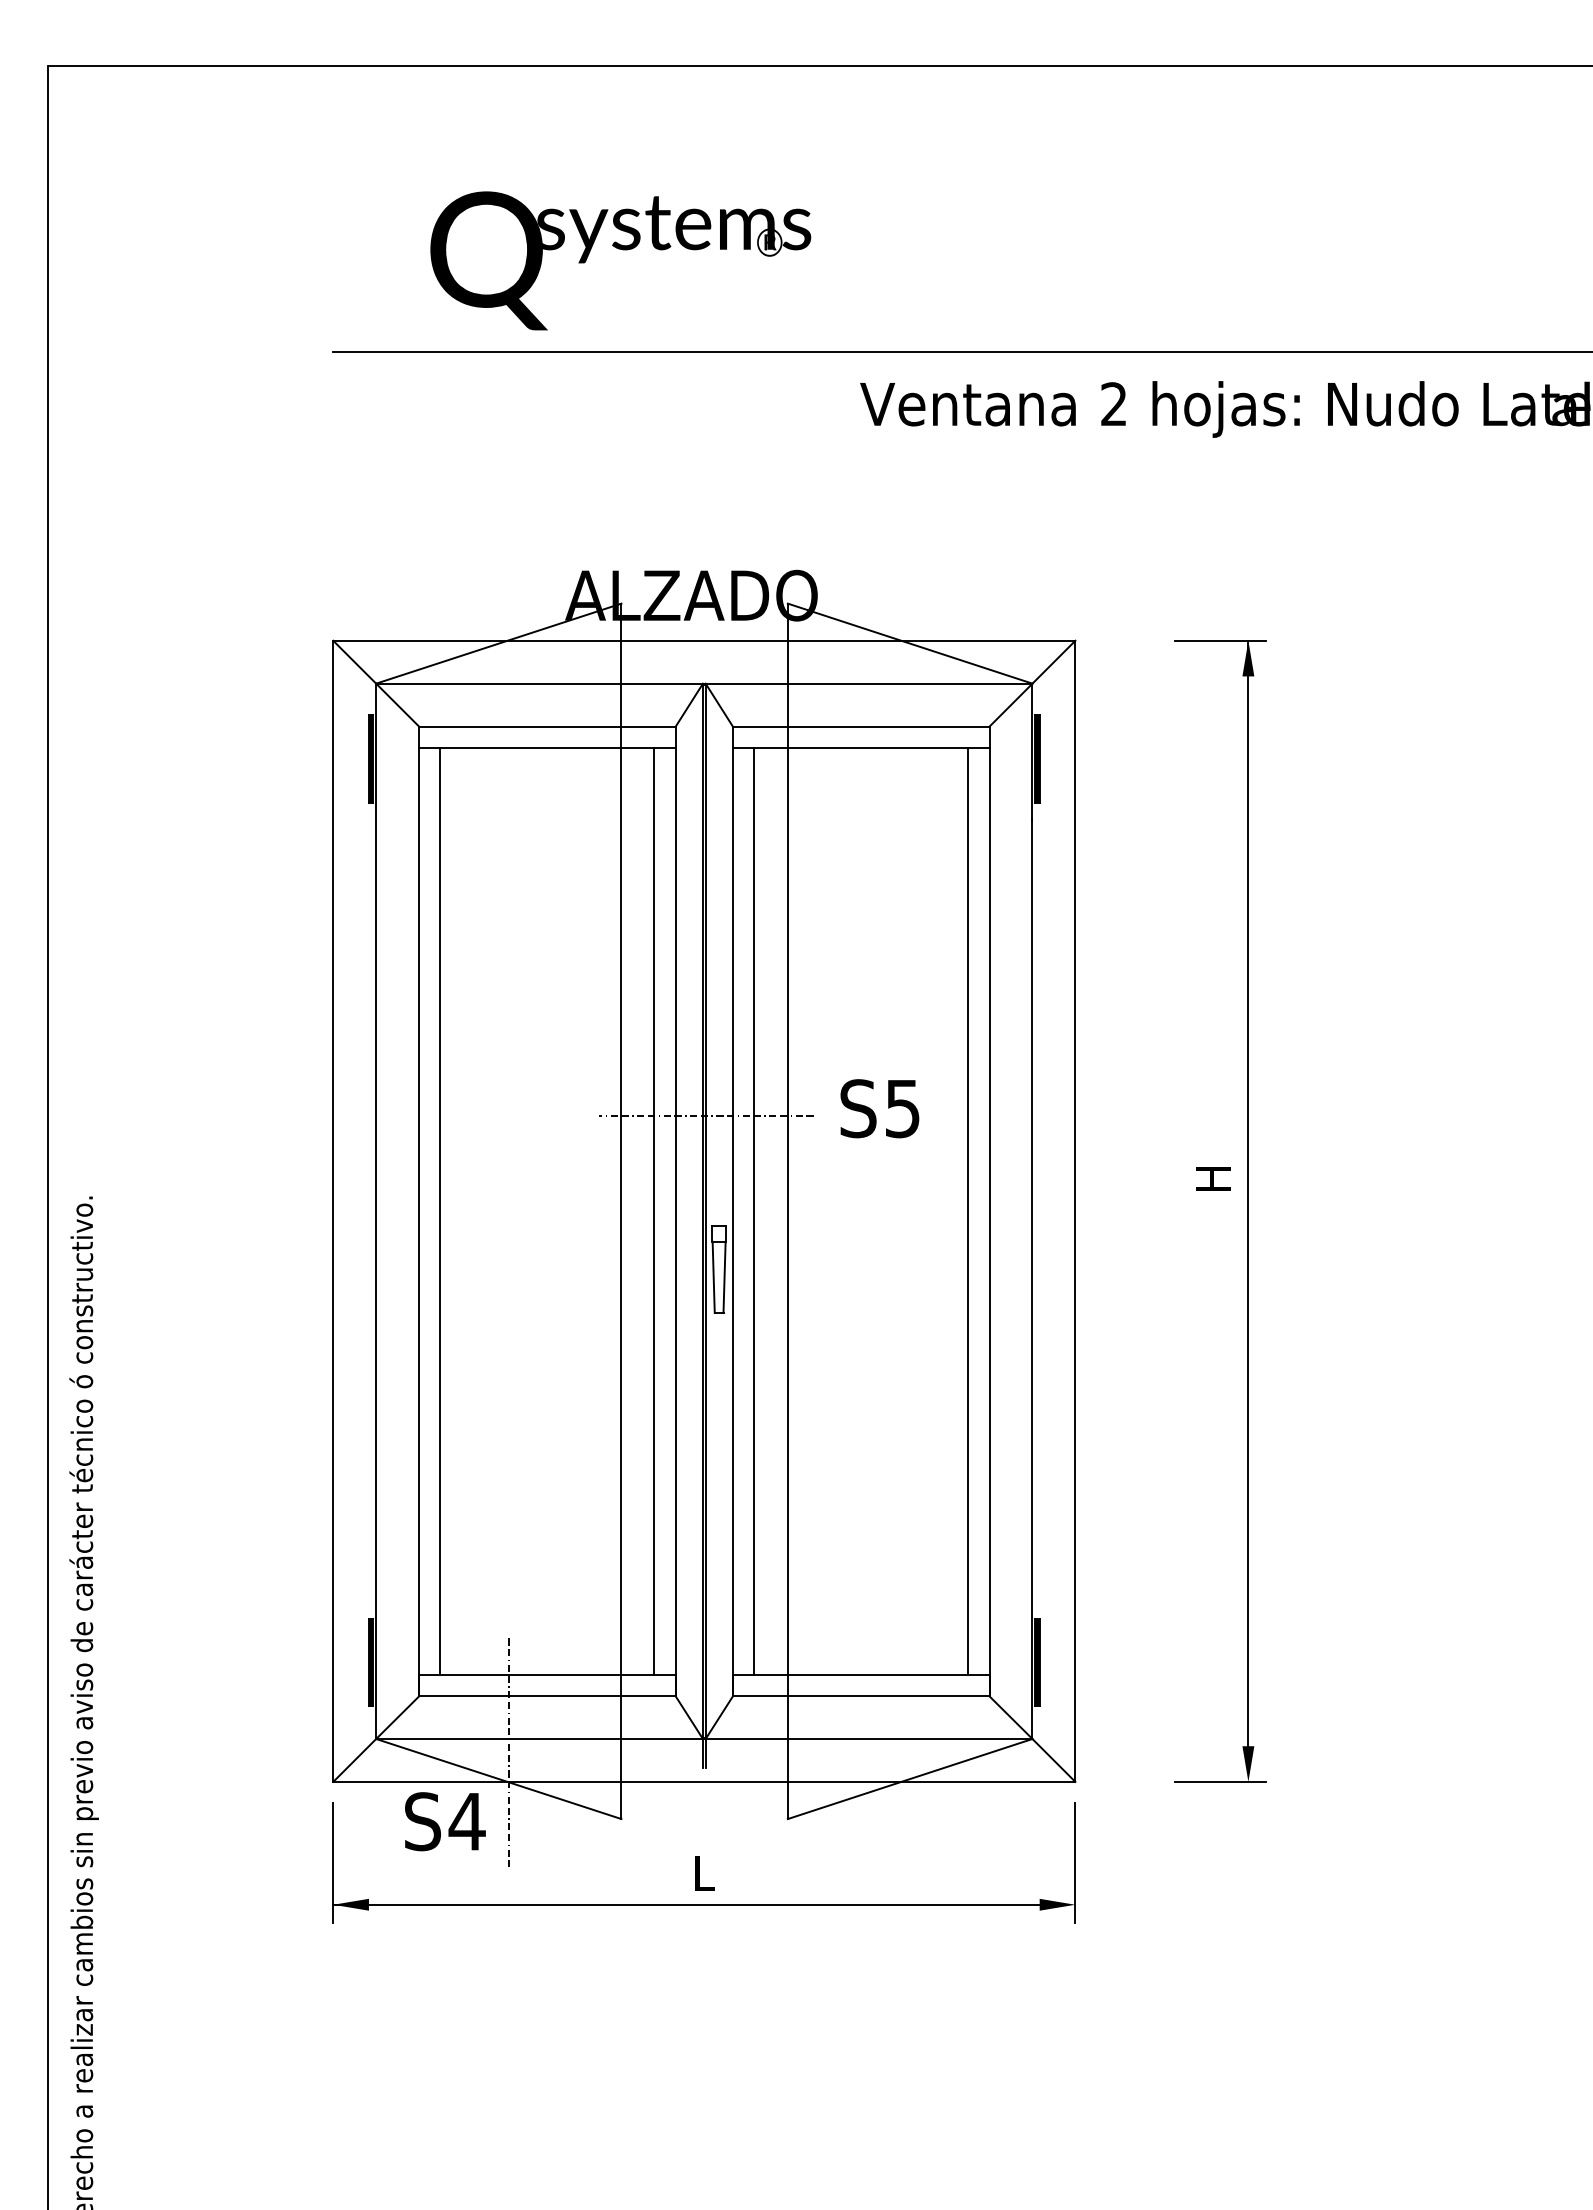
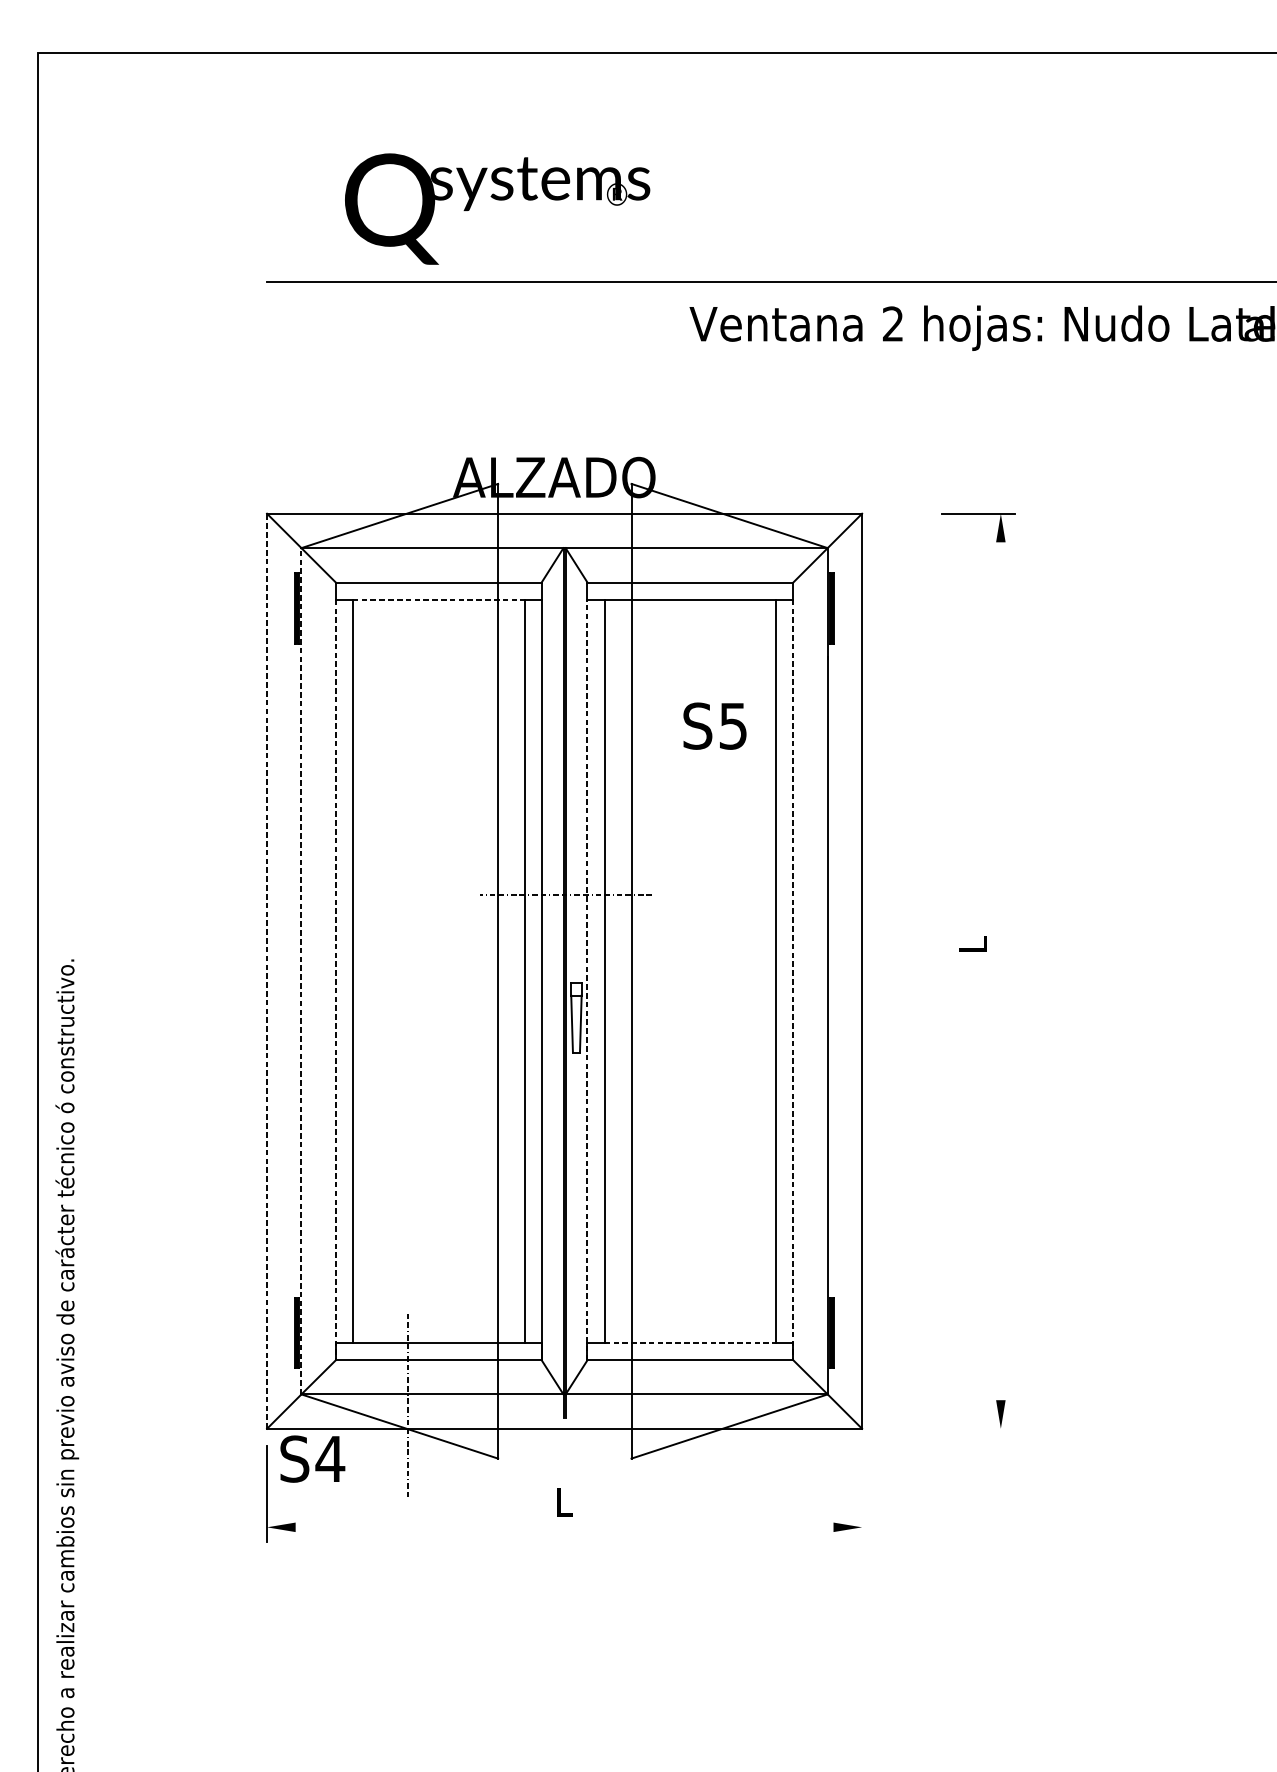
line: (547, 747) -> (438, 599), solid -> dashed
text: (879, 1108) -> (714, 726), moved
text: (1213, 1178) -> (972, 944), H -> L
line: (1248, 1193) -> (1000, 956), removed
line: (333, 1211) -> (267, 971), solid -> dashed
line: (376, 1211) -> (301, 971), solid -> dashed
line: (732, 1221) -> (587, 979), solid -> dashed
line: (419, 1222) -> (336, 980), solid -> dashed
line: (989, 1222) -> (793, 980), solid -> dashed
line: (861, 1674) -> (690, 1342), solid -> dashed
line: (1220, 1781) -> (978, 1428), removed
text: (445, 1821) -> (312, 1458), moved
line: (1075, 1862) -> (862, 1493), removed
line: (686, 1904) -> (550, 1527), removed

